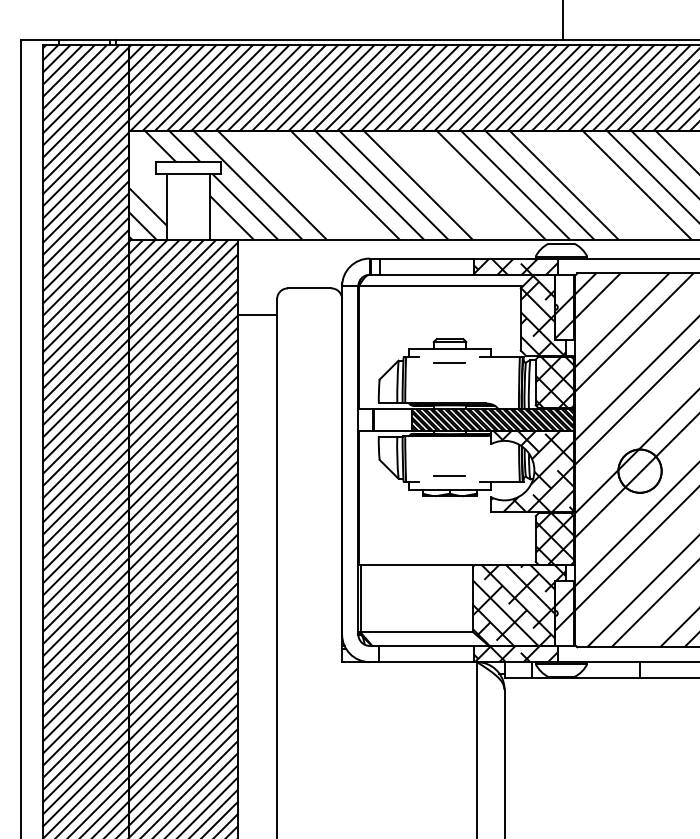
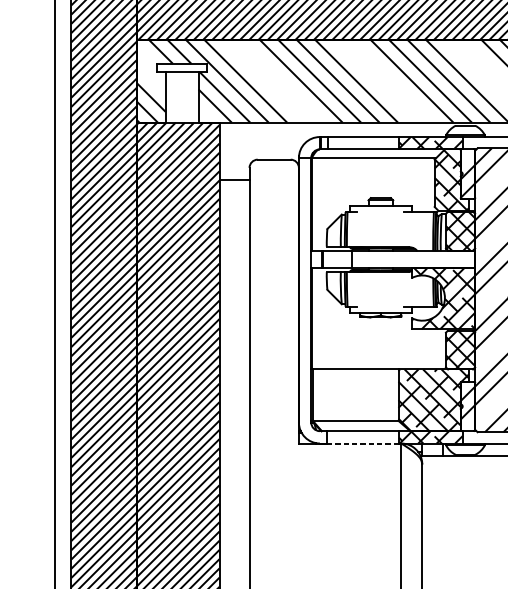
line: (448, 363) -> (379, 216), removed
hatch: (492, 419) -> (413, 259), removed
line: (448, 476) -> (379, 302), removed
line: (426, 662) -> (362, 443), solid -> dashed

